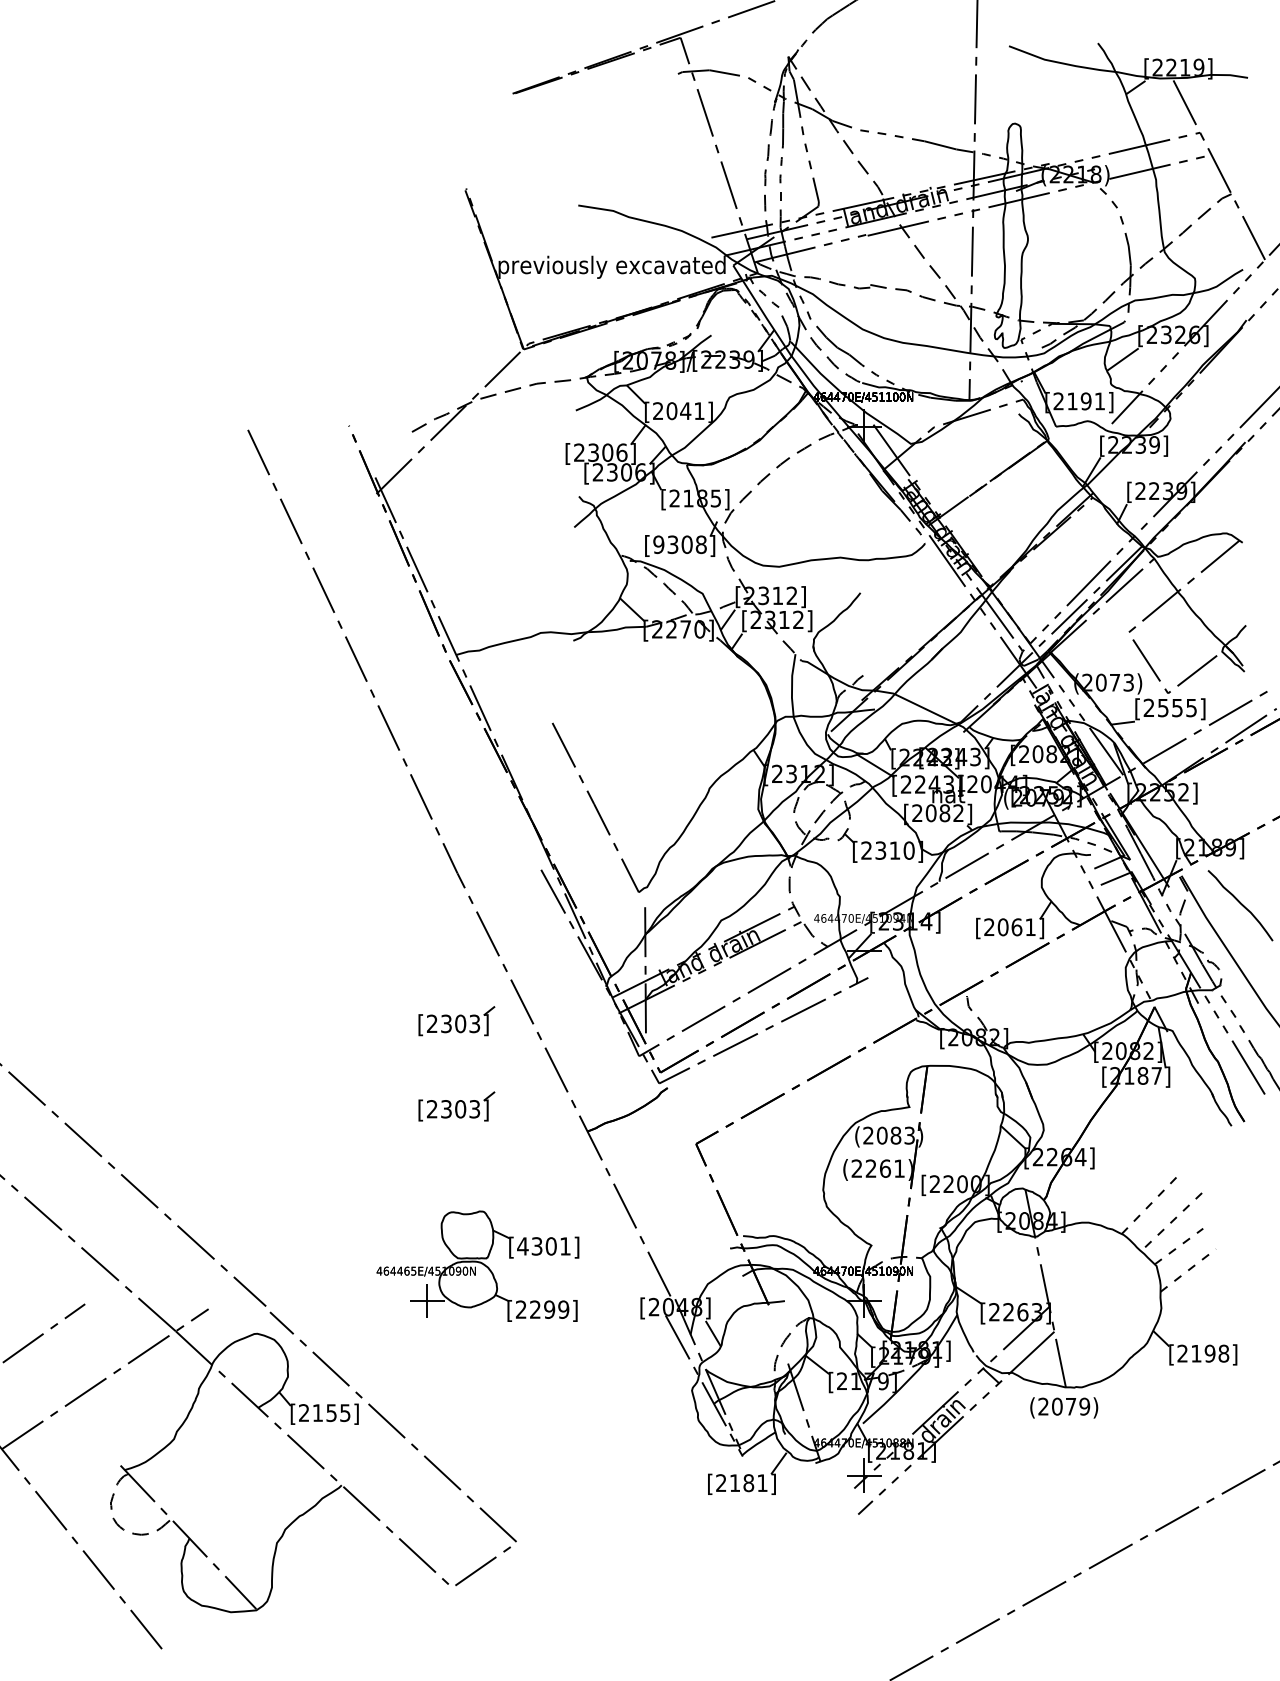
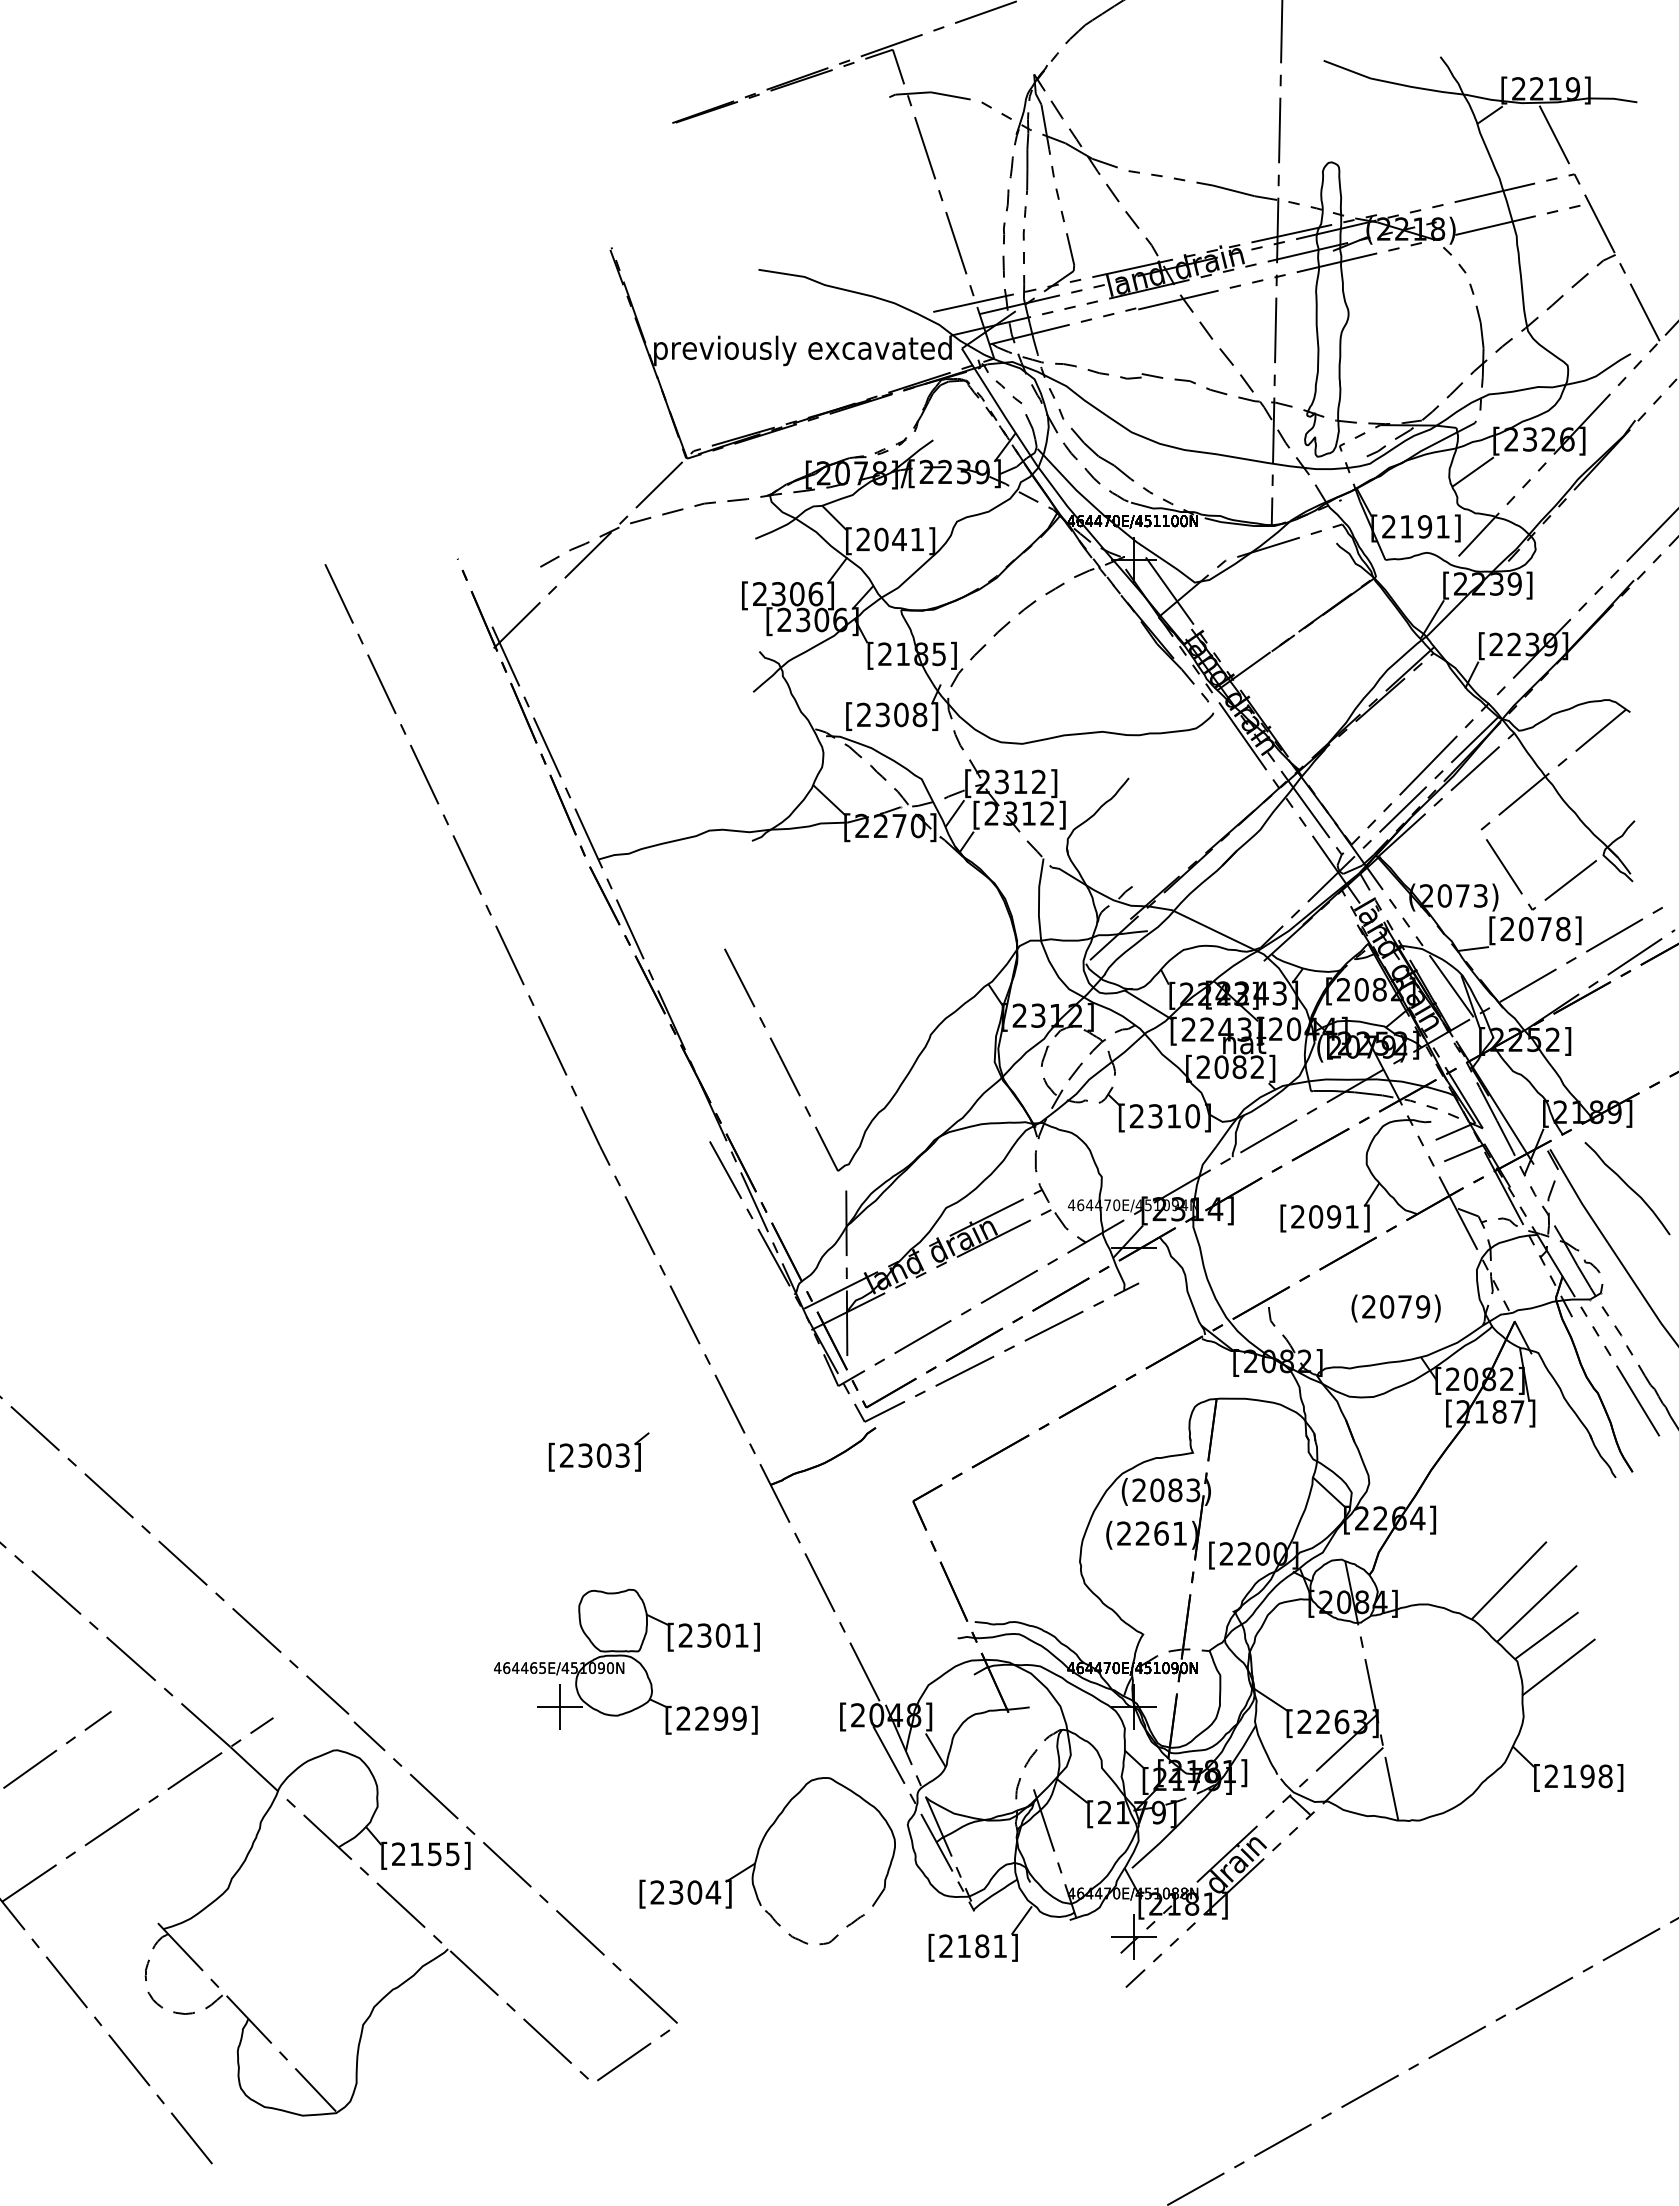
text: (658, 544) -> (863, 714), [9308] -> [2308]
text: (1177, 708) -> (1544, 929), [2555] -> [2078]
text: (1017, 926) -> (1334, 1216), [2061] -> [2091]
part: (456, 1020) -> (598, 1339), removed
line: (1150, 1204) -> (1509, 1580), dashed -> solid
line: (1171, 1222) -> (1536, 1604), dashed -> solid
text: (522, 1246) -> (685, 1635), [4301] -> [2301]
line: (1179, 1246) -> (1547, 1635), dashed -> solid
line: (1187, 1270) -> (1558, 1667), dashed -> solid
text: (1063, 1407) -> (1395, 1308), moved
part: (577, 1417) -> (757, 1859), added

